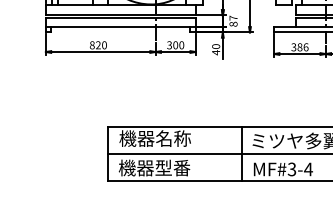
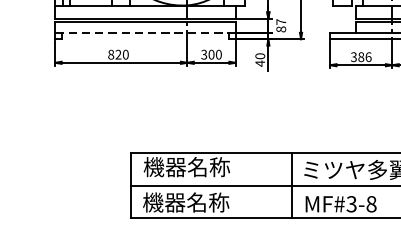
line: (120, 27) -> (145, 33), solid -> dashed
text: (172, 167) -> (207, 201), 機器型番 -> 機器名称
text: (308, 169) -> (371, 204), MF#3-4 -> MF#3-8

